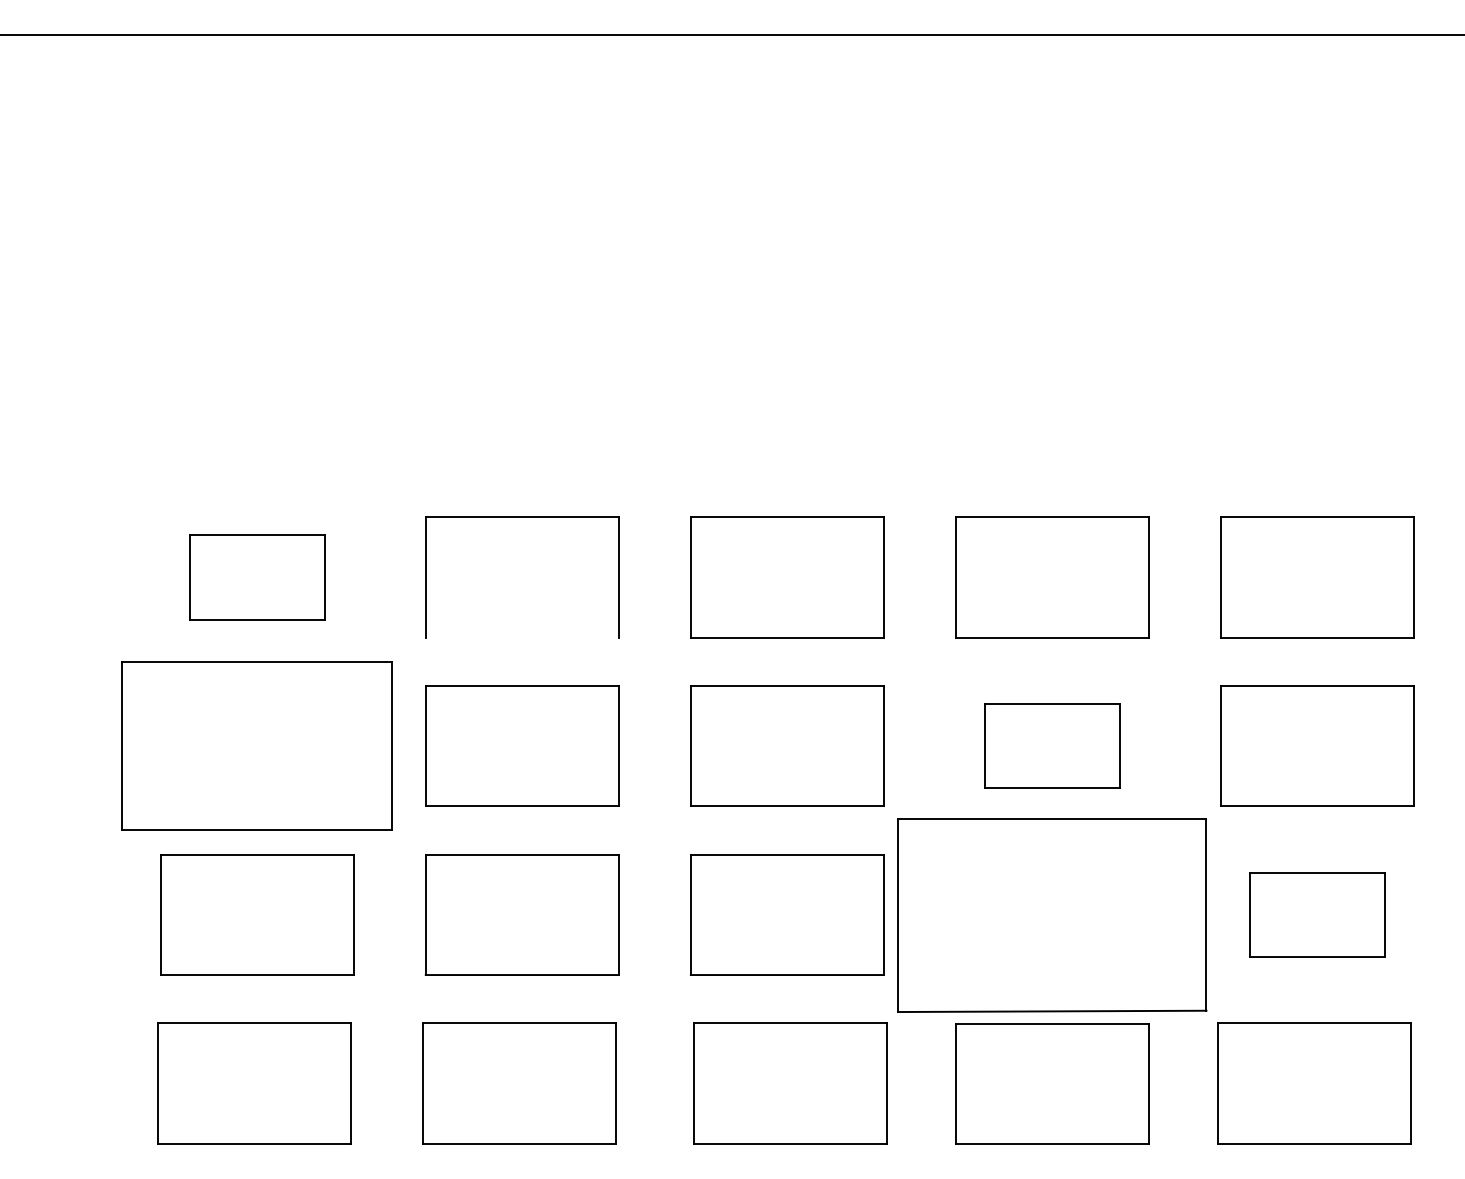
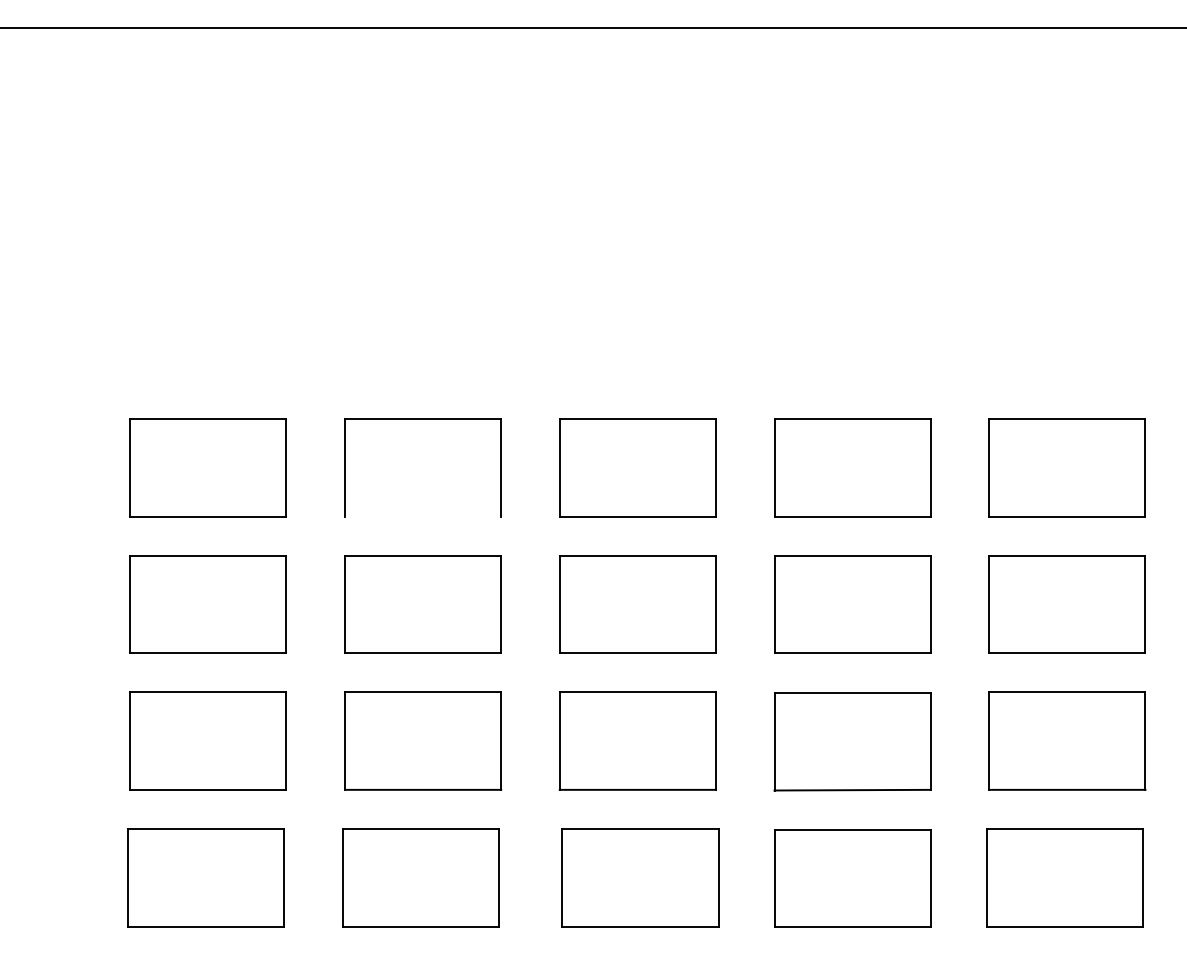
part: (257, 577) -> (208, 467), size x1.43
part: (257, 745) -> (208, 603), size x0.71
part: (1052, 745) -> (852, 603), size x1.43
part: (1317, 914) -> (1067, 740), size x1.43
part: (1052, 915) -> (852, 741), size x0.62

